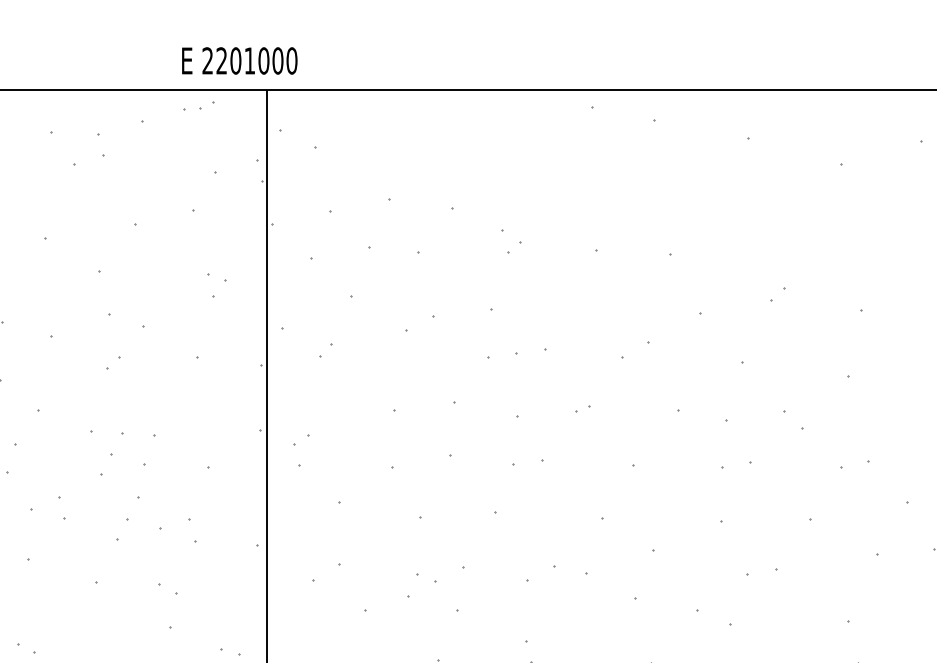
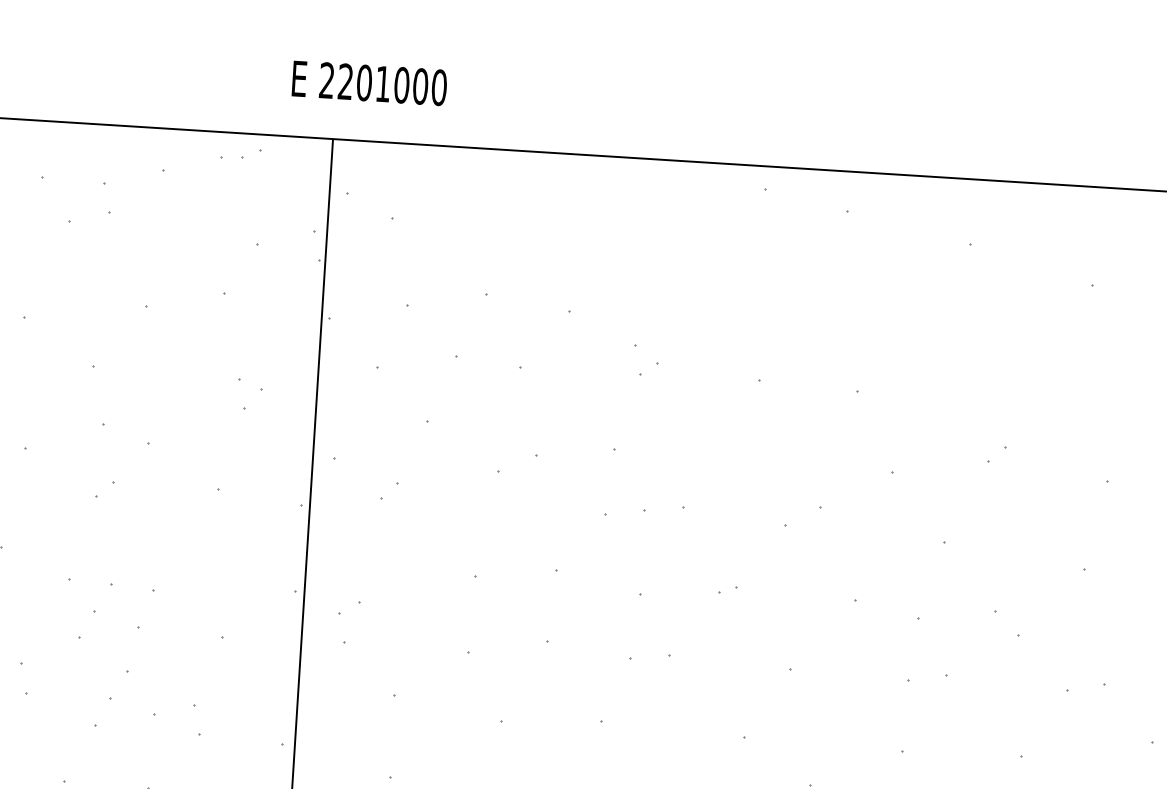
text: (239, 60) -> (369, 82), moved

